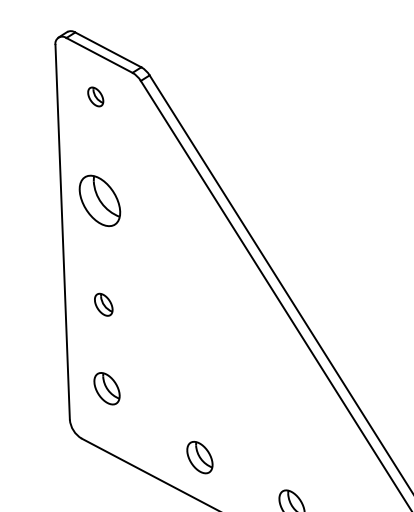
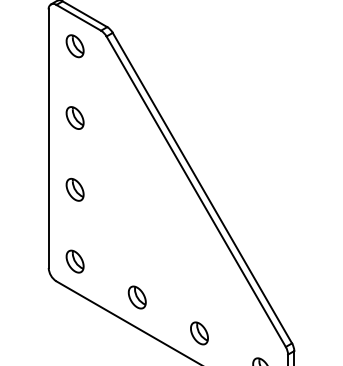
part: (94, 97) -> (74, 46), size x1.67
part: (98, 200) -> (74, 117), size x0.62
part: (102, 304) -> (74, 189), size x1.43
part: (106, 388) -> (74, 261), moved

